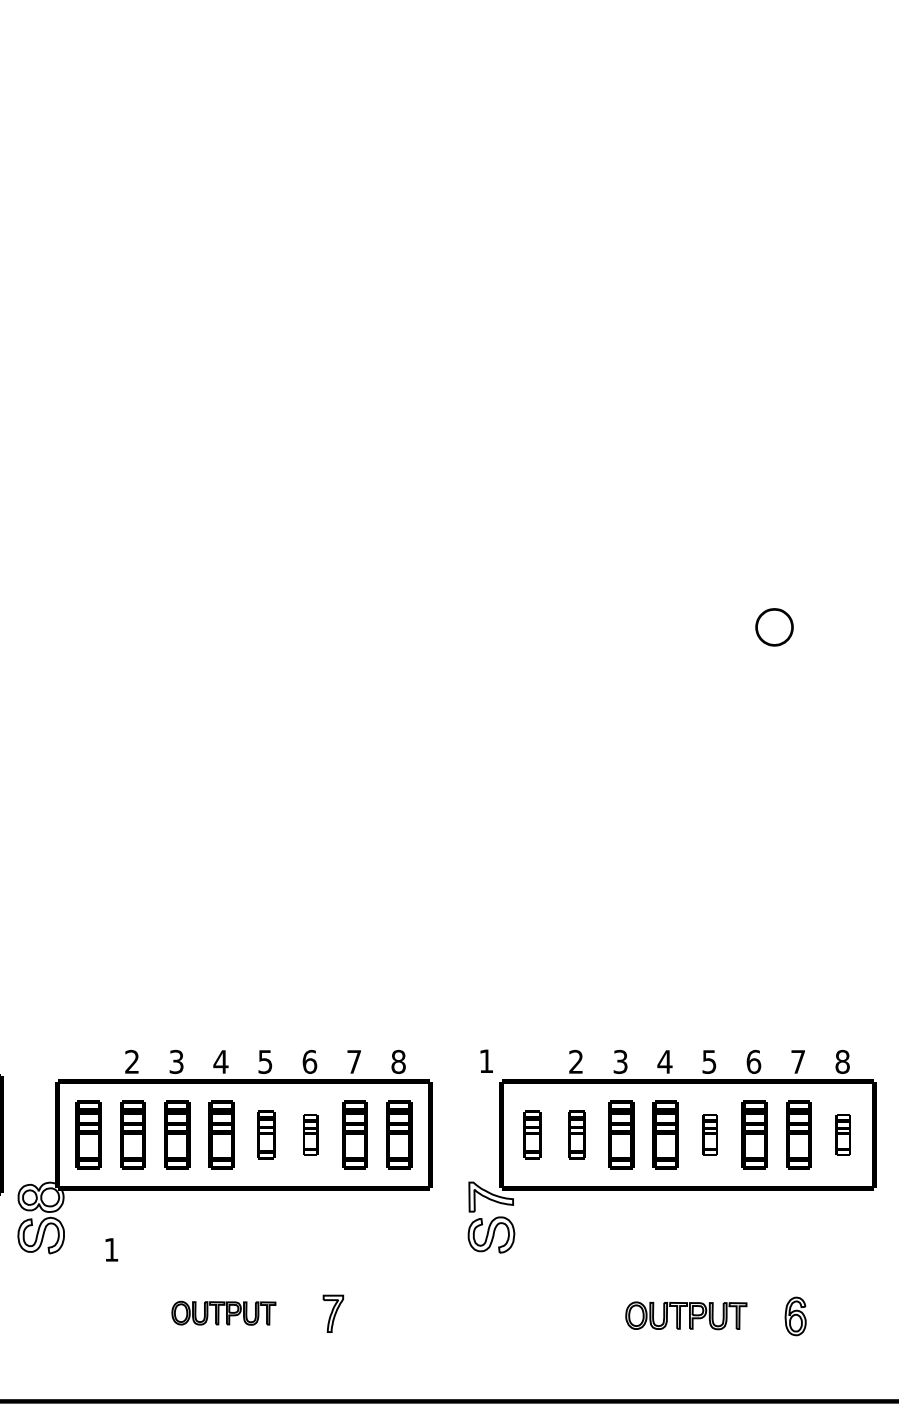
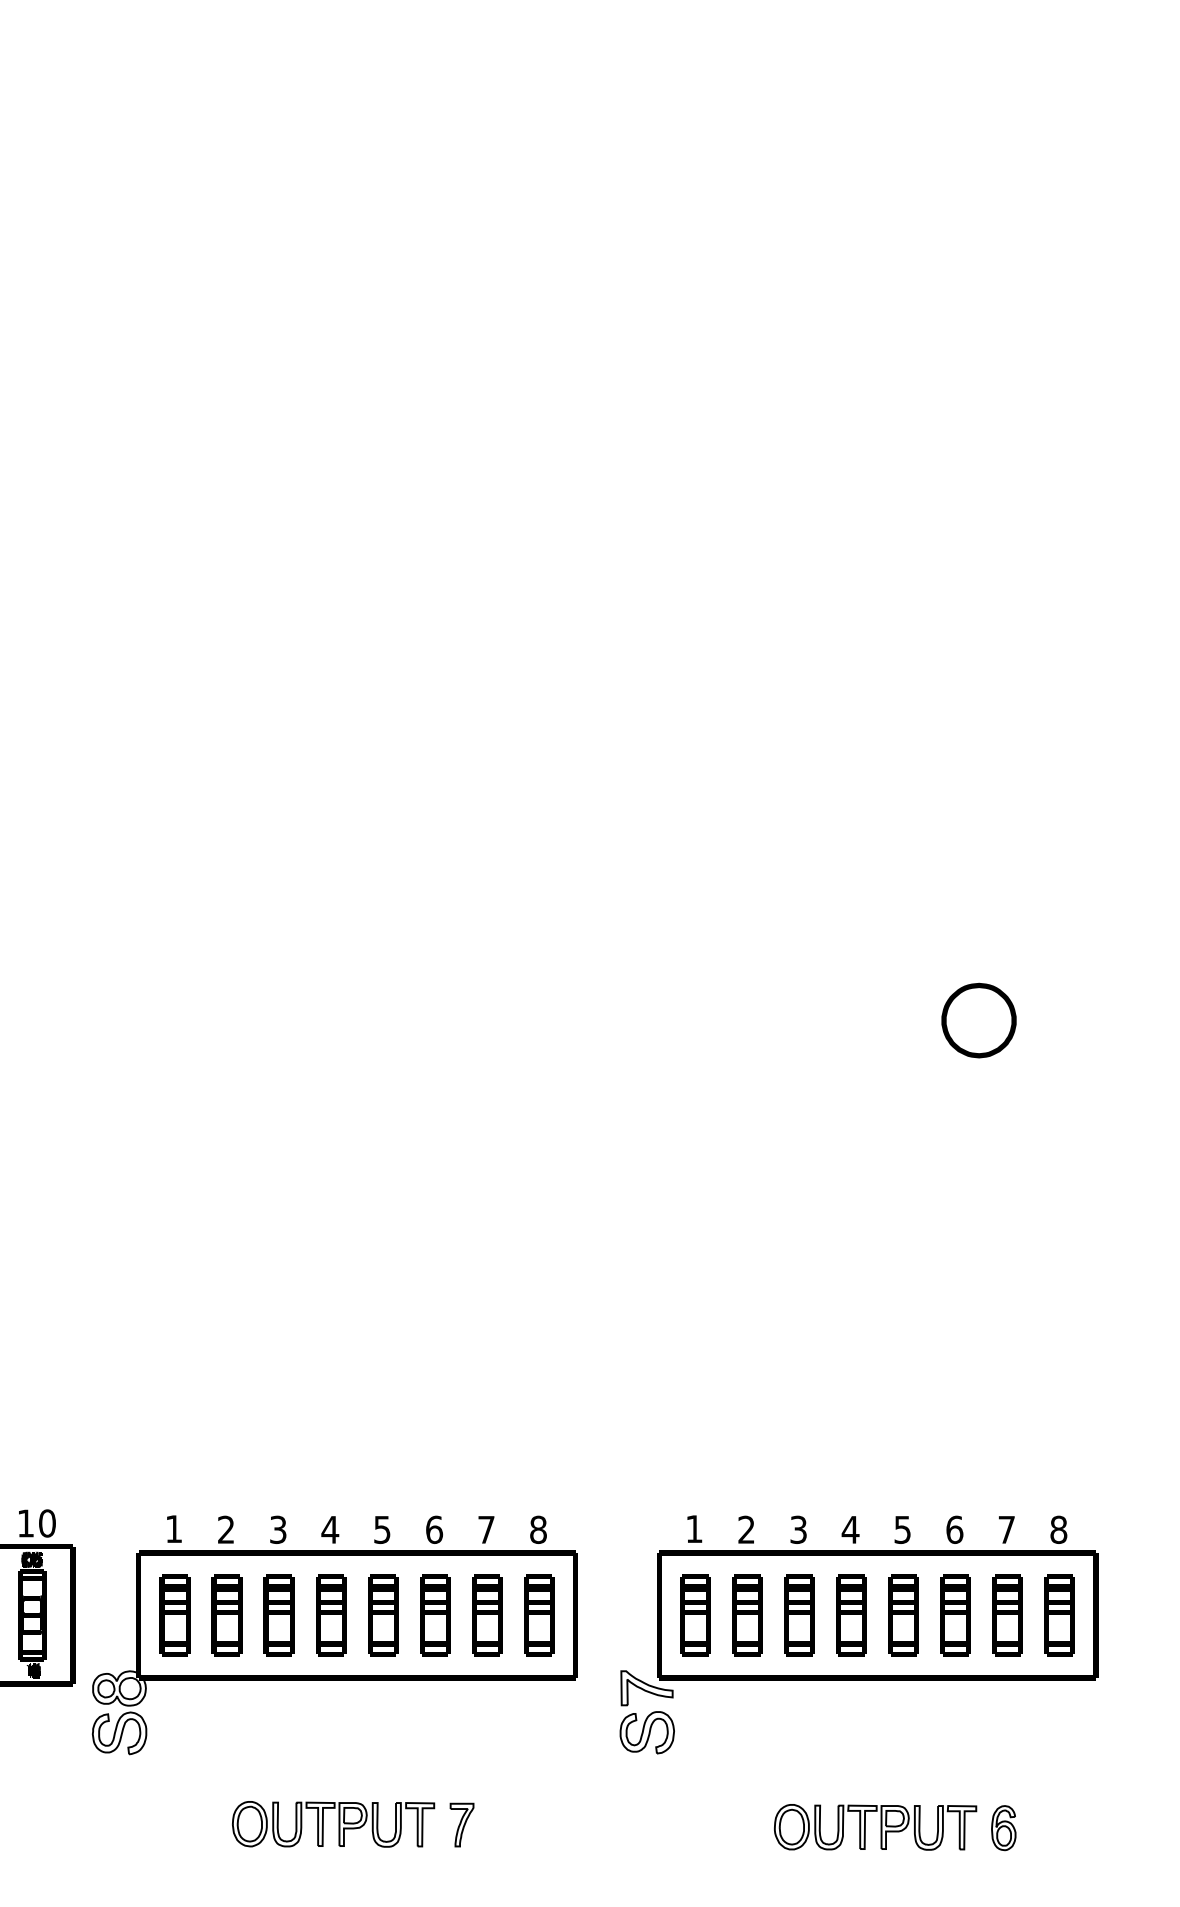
part: (774, 627) -> (978, 1020), size x1.67
text: (486, 1060) -> (694, 1528), moved
part: (266, 1135) -> (383, 1615), size x1.43
part: (310, 1135) -> (435, 1615), size x1.67
part: (532, 1135) -> (695, 1615), size x1.43
part: (576, 1135) -> (747, 1615), size x1.43
part: (710, 1135) -> (903, 1615), size x1.67
part: (843, 1135) -> (1059, 1615), size x1.67
text: (111, 1249) -> (174, 1528), moved
part: (223, 1313) -> (333, 1824), size x1.67
part: (686, 1315) -> (875, 1827), size x1.43

